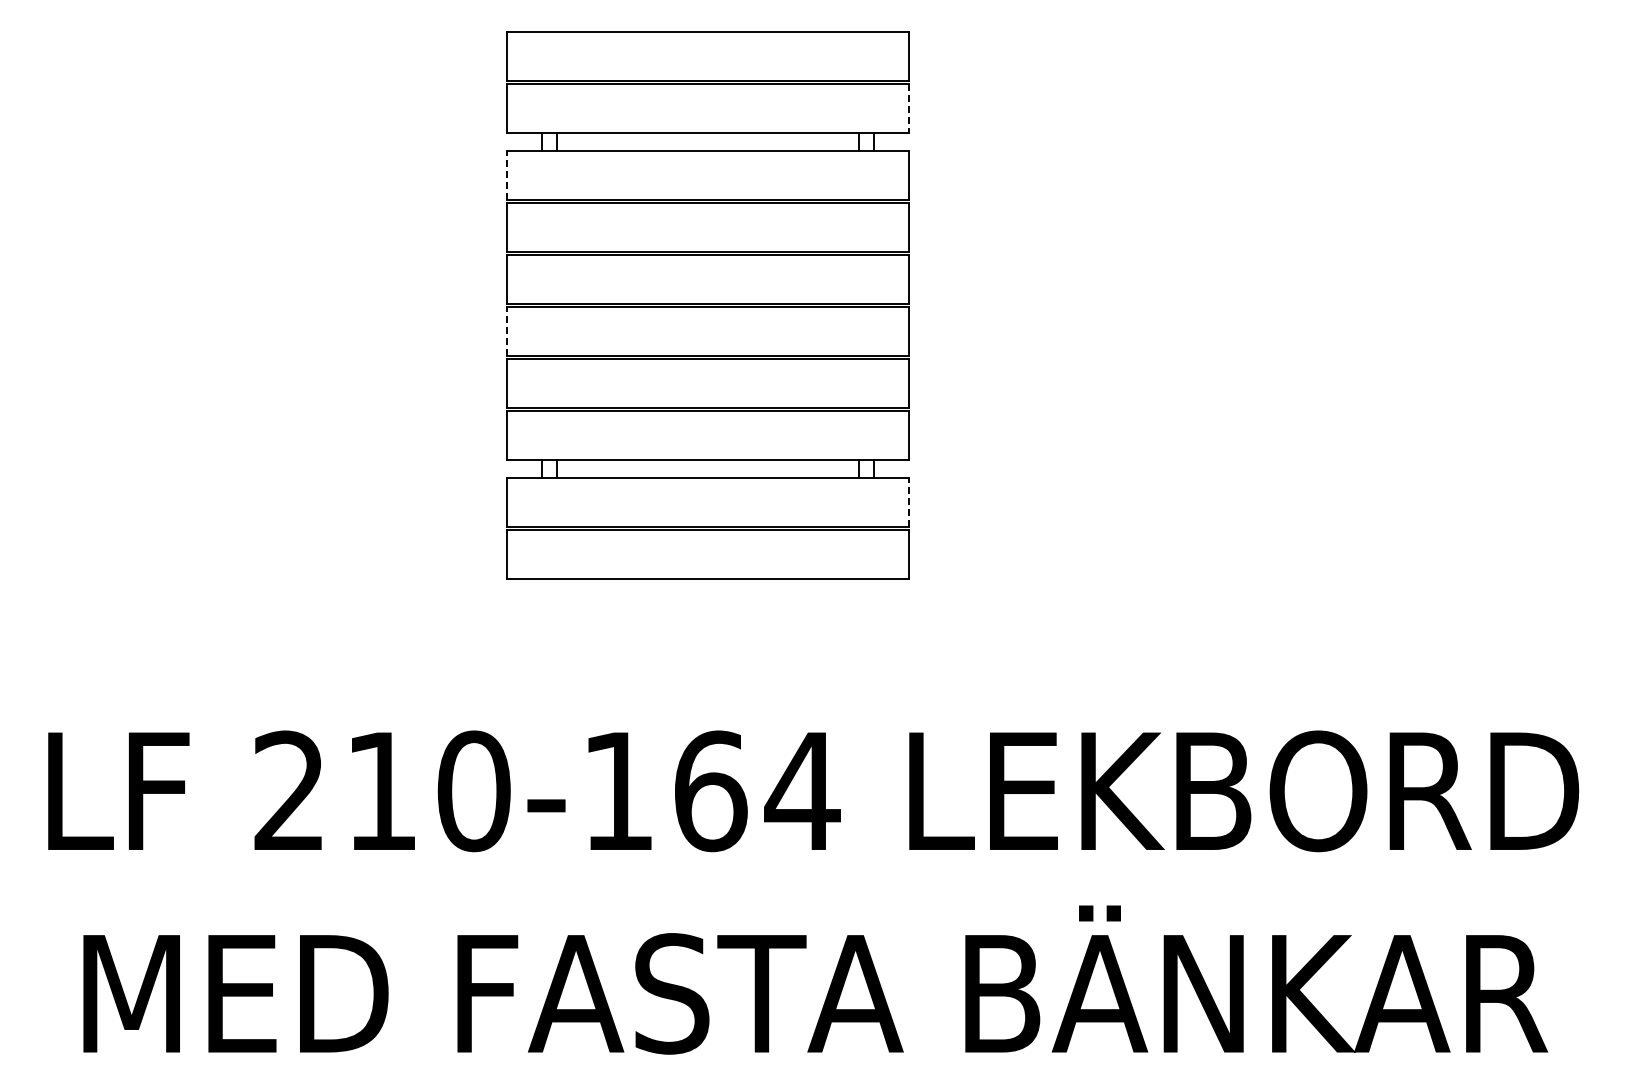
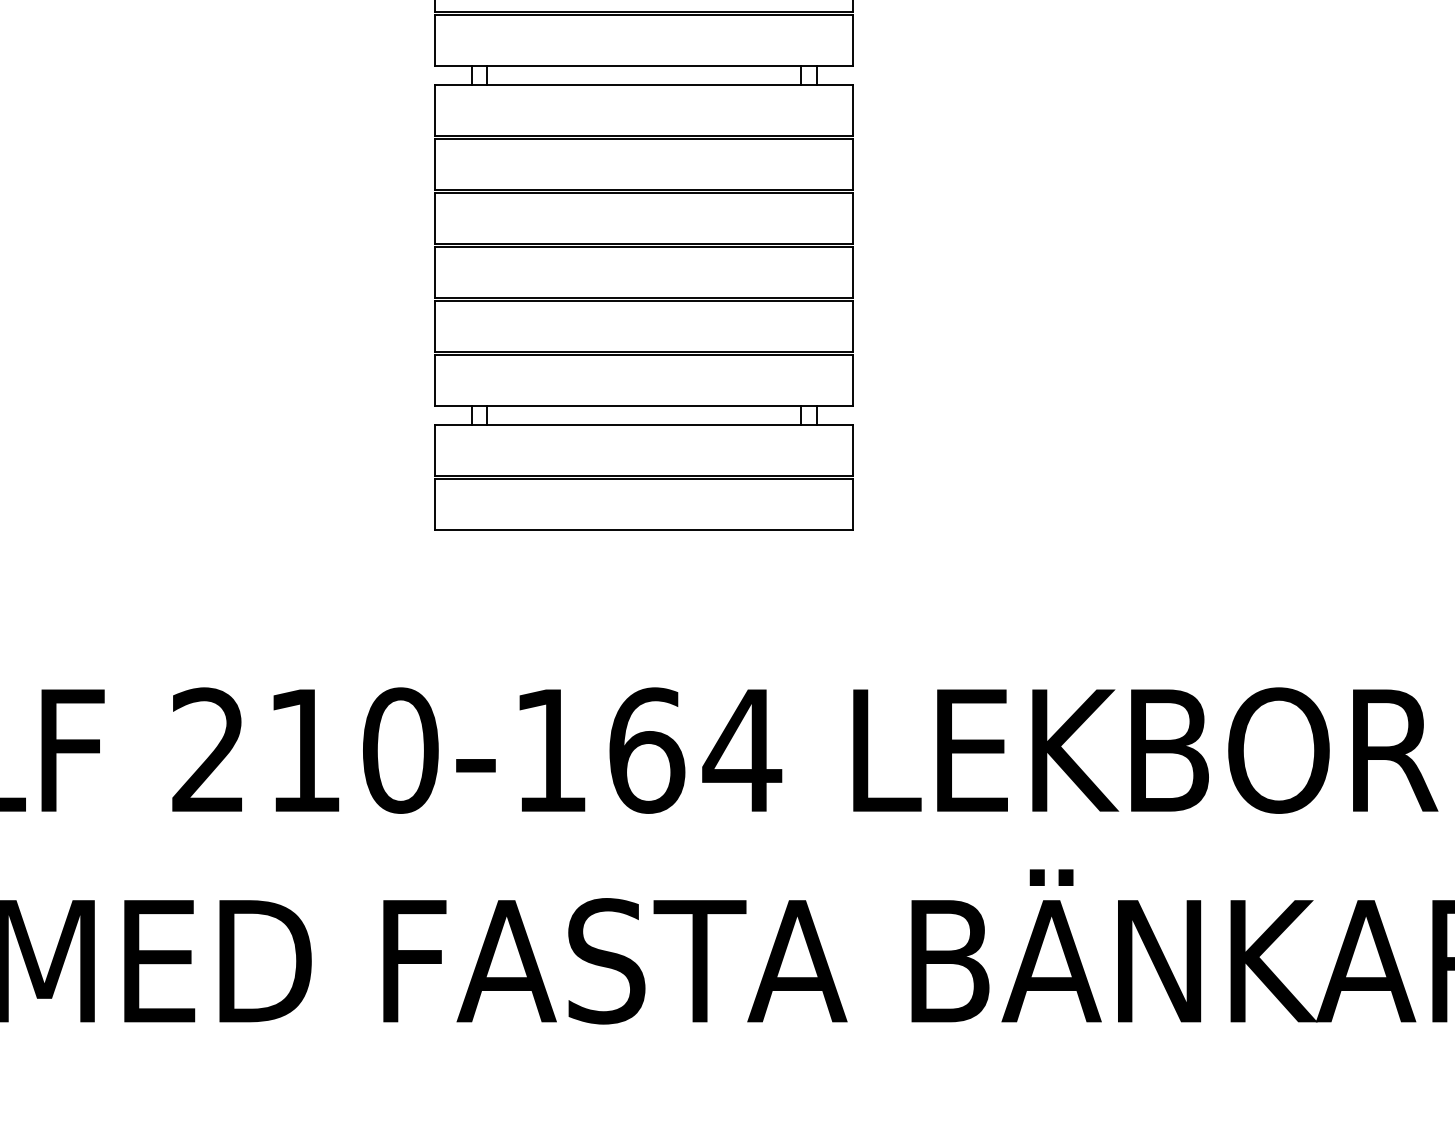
line: (909, 109) -> (853, 41), dashed -> solid
line: (507, 175) -> (435, 110), dashed -> solid
line: (507, 331) -> (435, 272), dashed -> solid
line: (909, 502) -> (853, 450), dashed -> solid

